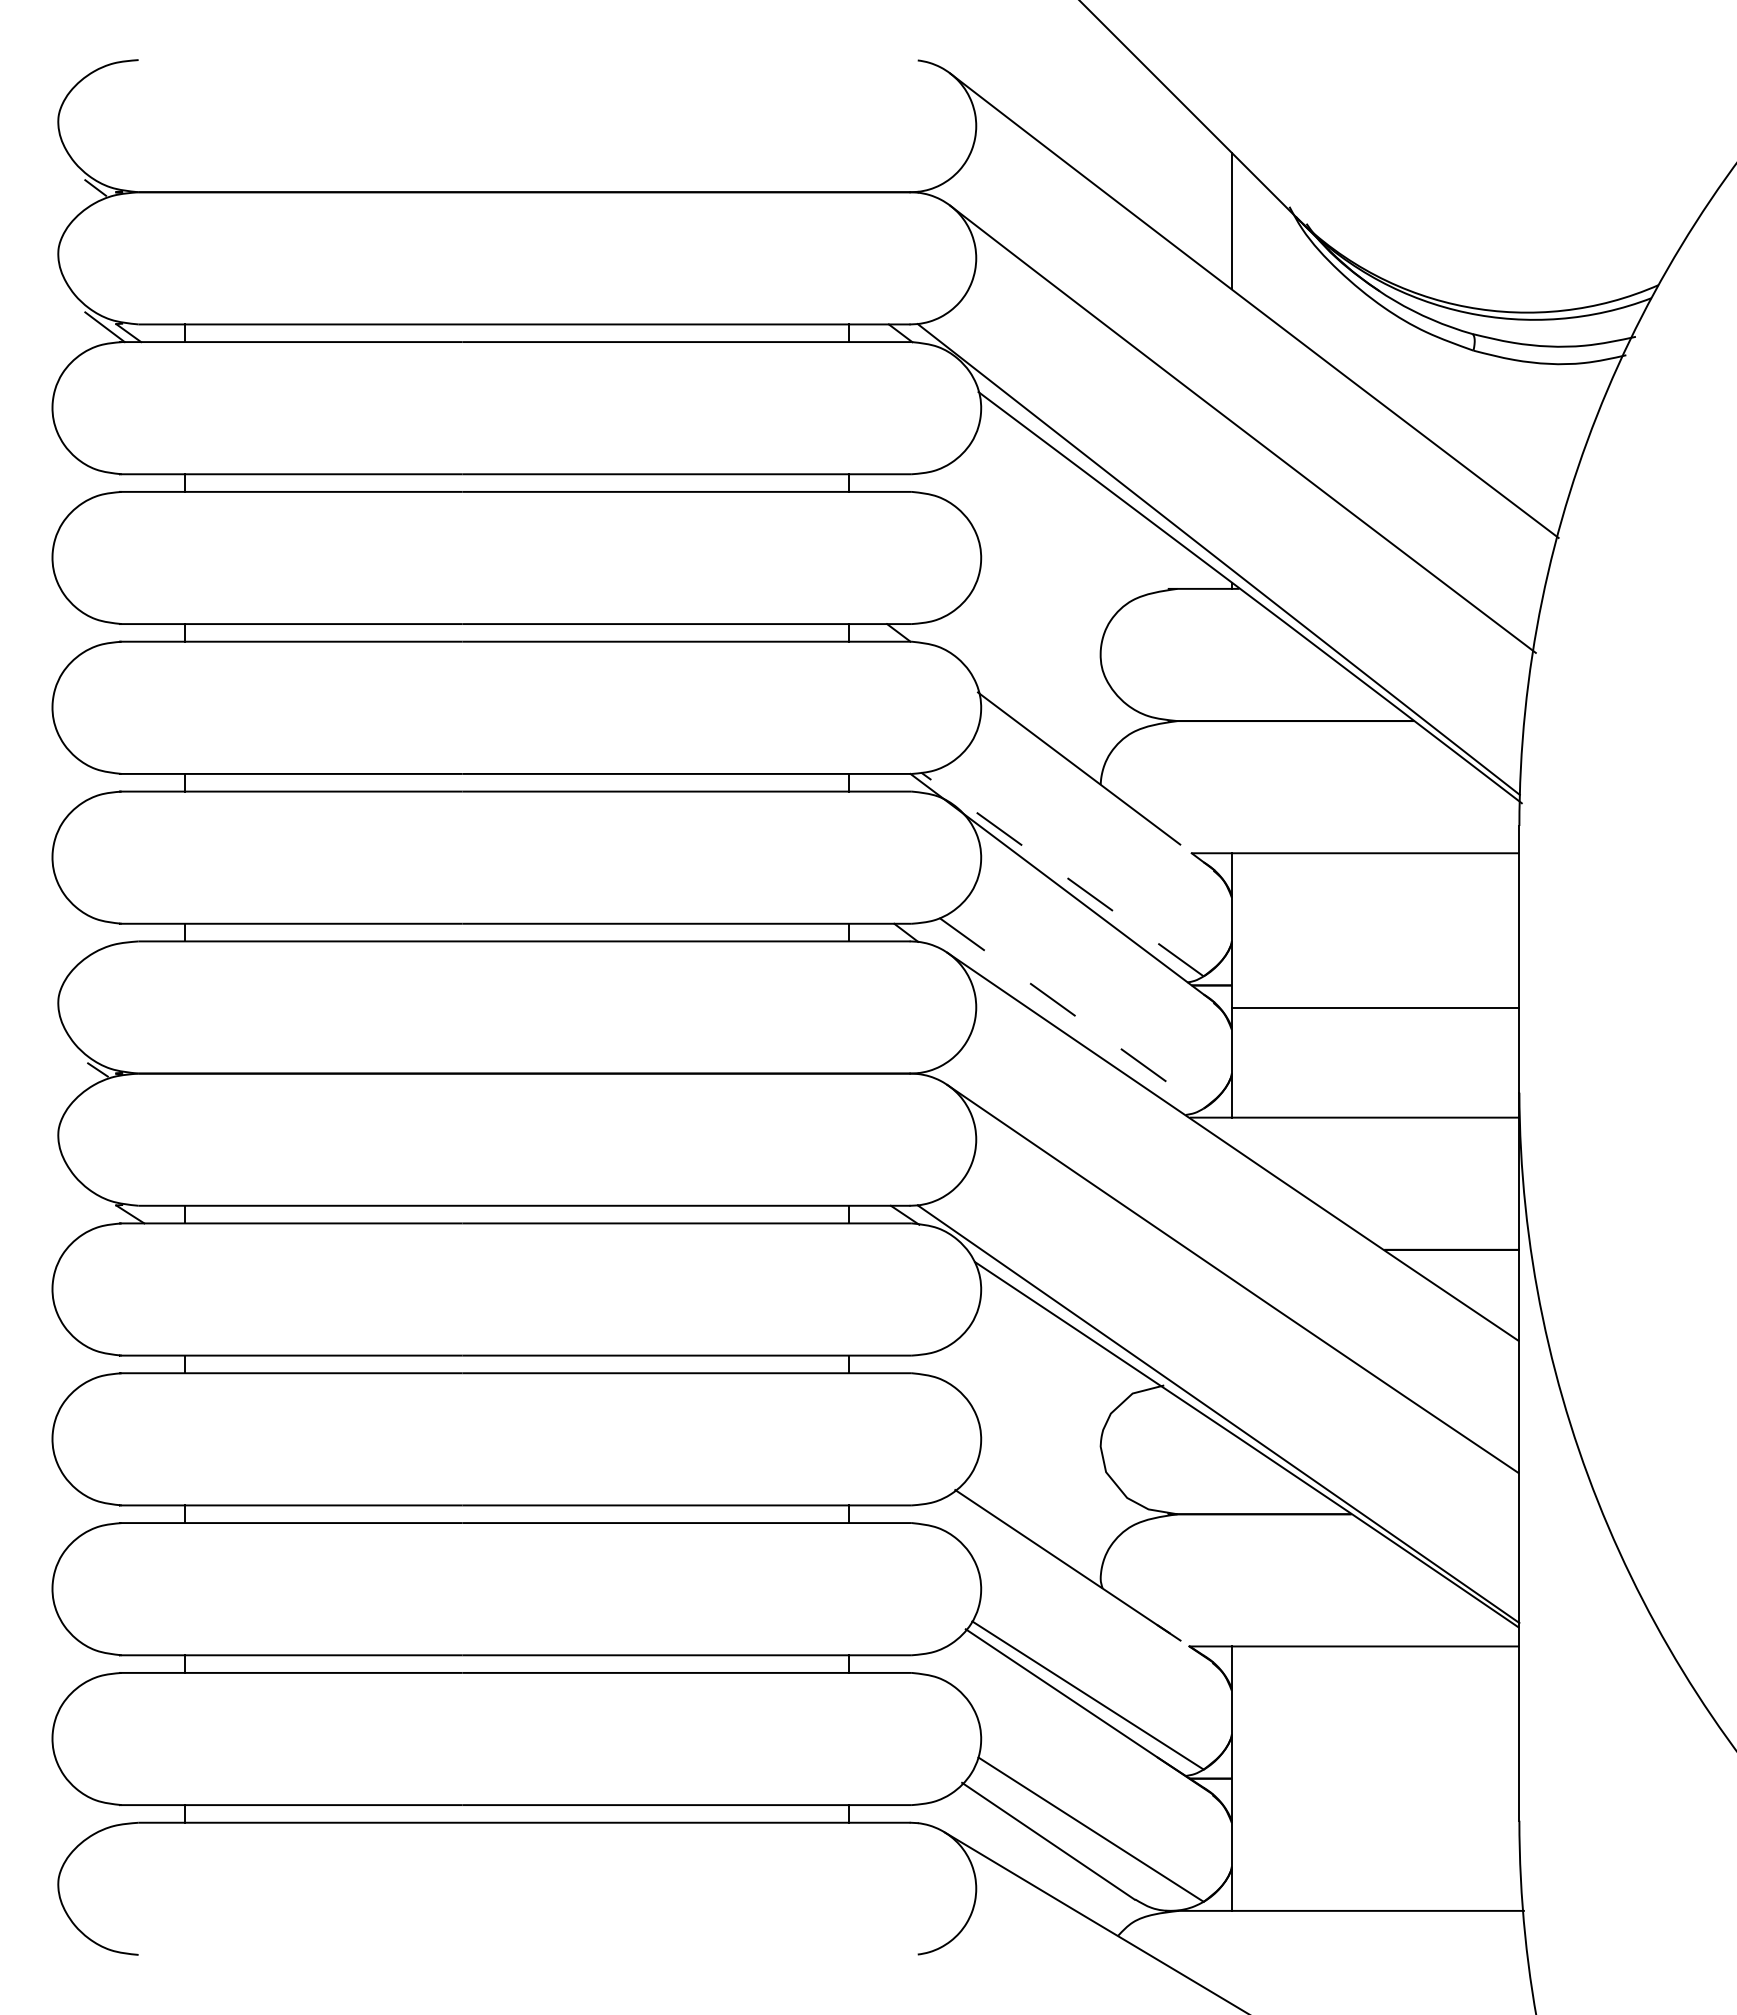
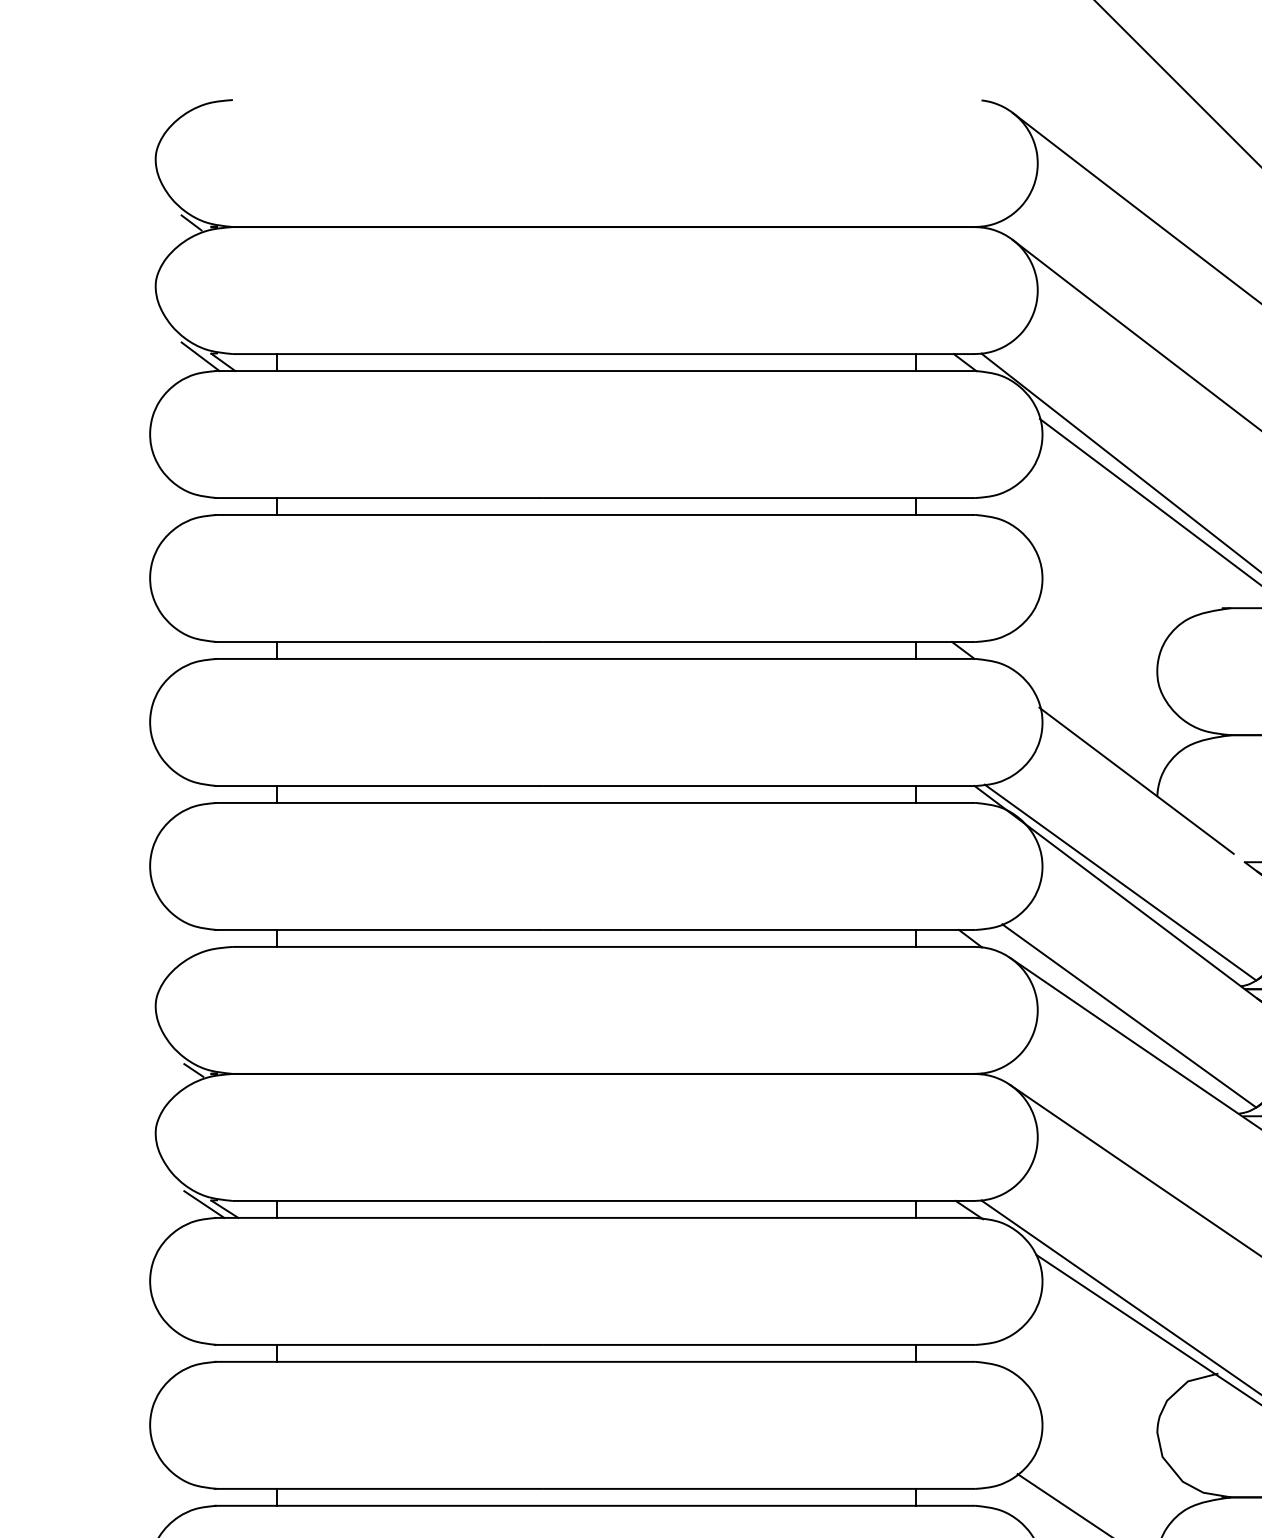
line: (1062, 874) -> (1120, 882), dashed -> solid
line: (1071, 1013) -> (1129, 1016), dashed -> solid
line: (108, 1209) -> (203, 1204), added

